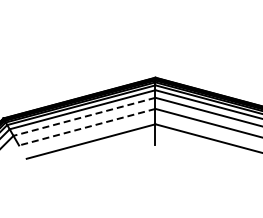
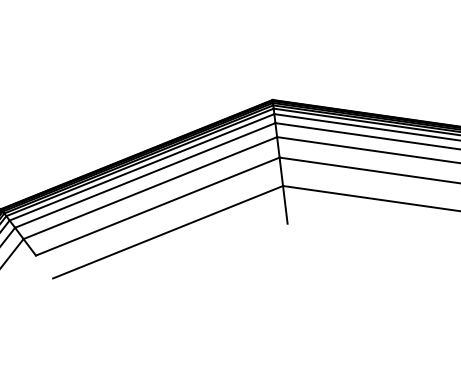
line: (84, 116) -> (150, 187), dashed -> solid
line: (87, 127) -> (158, 207), dashed -> solid

